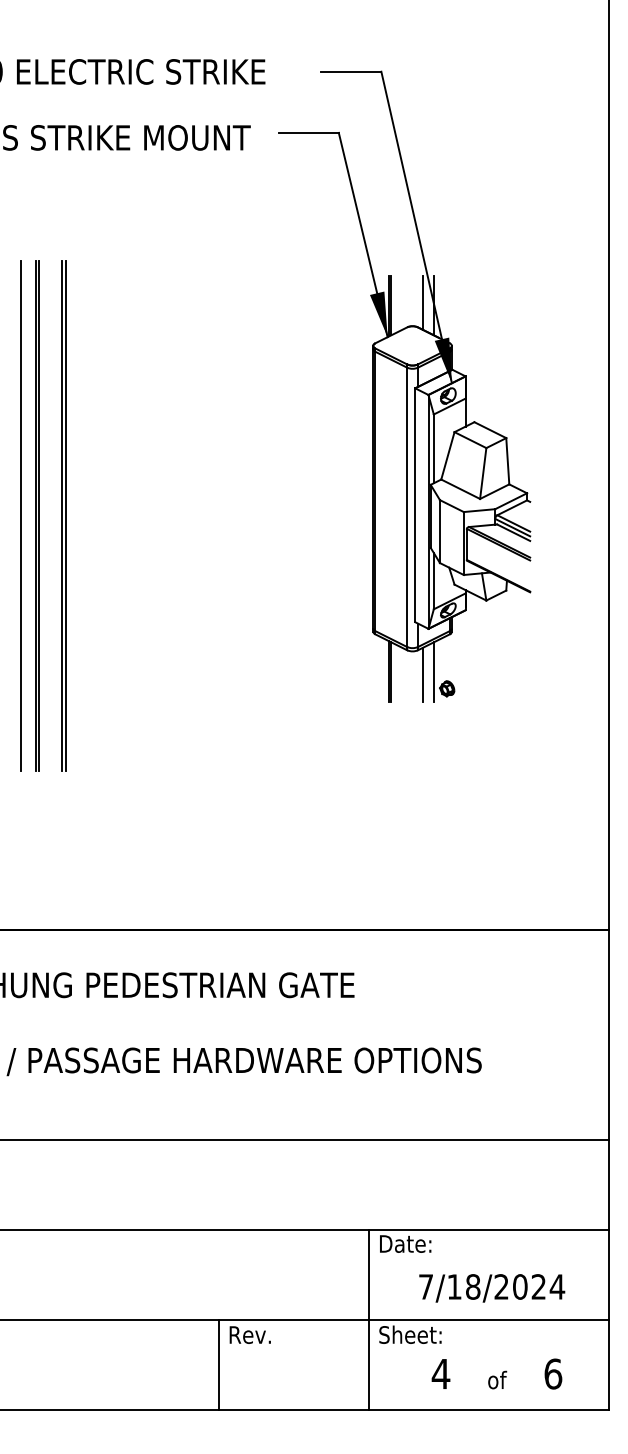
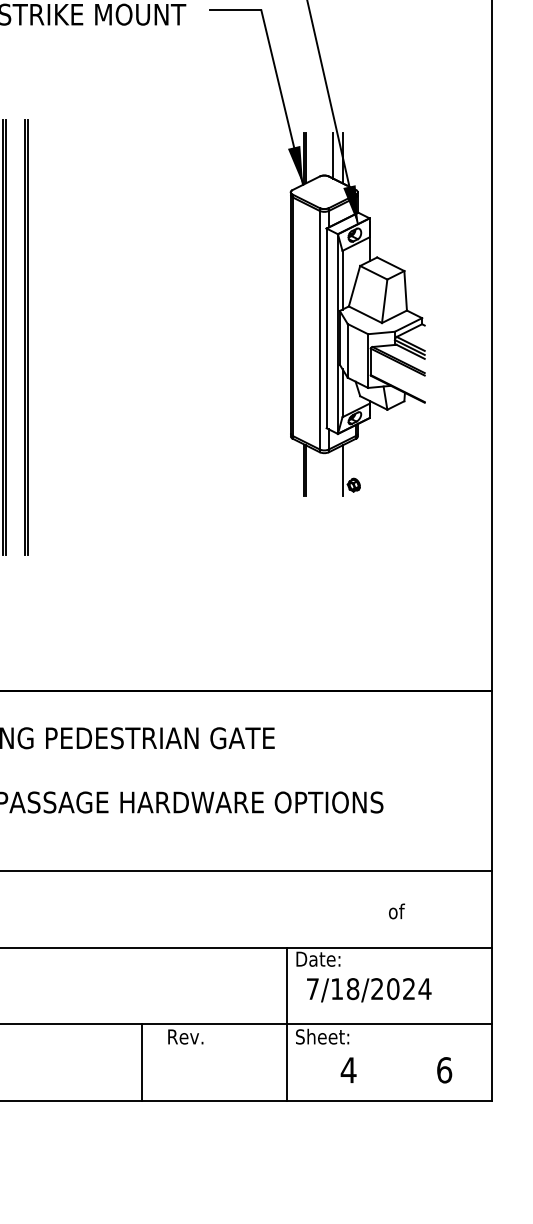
line: (423, 674) -> (333, 472), removed
text: (492, 1288) -> (369, 990), moved
line: (219, 1365) -> (142, 1062), moved
text: (497, 1379) -> (396, 910), moved

